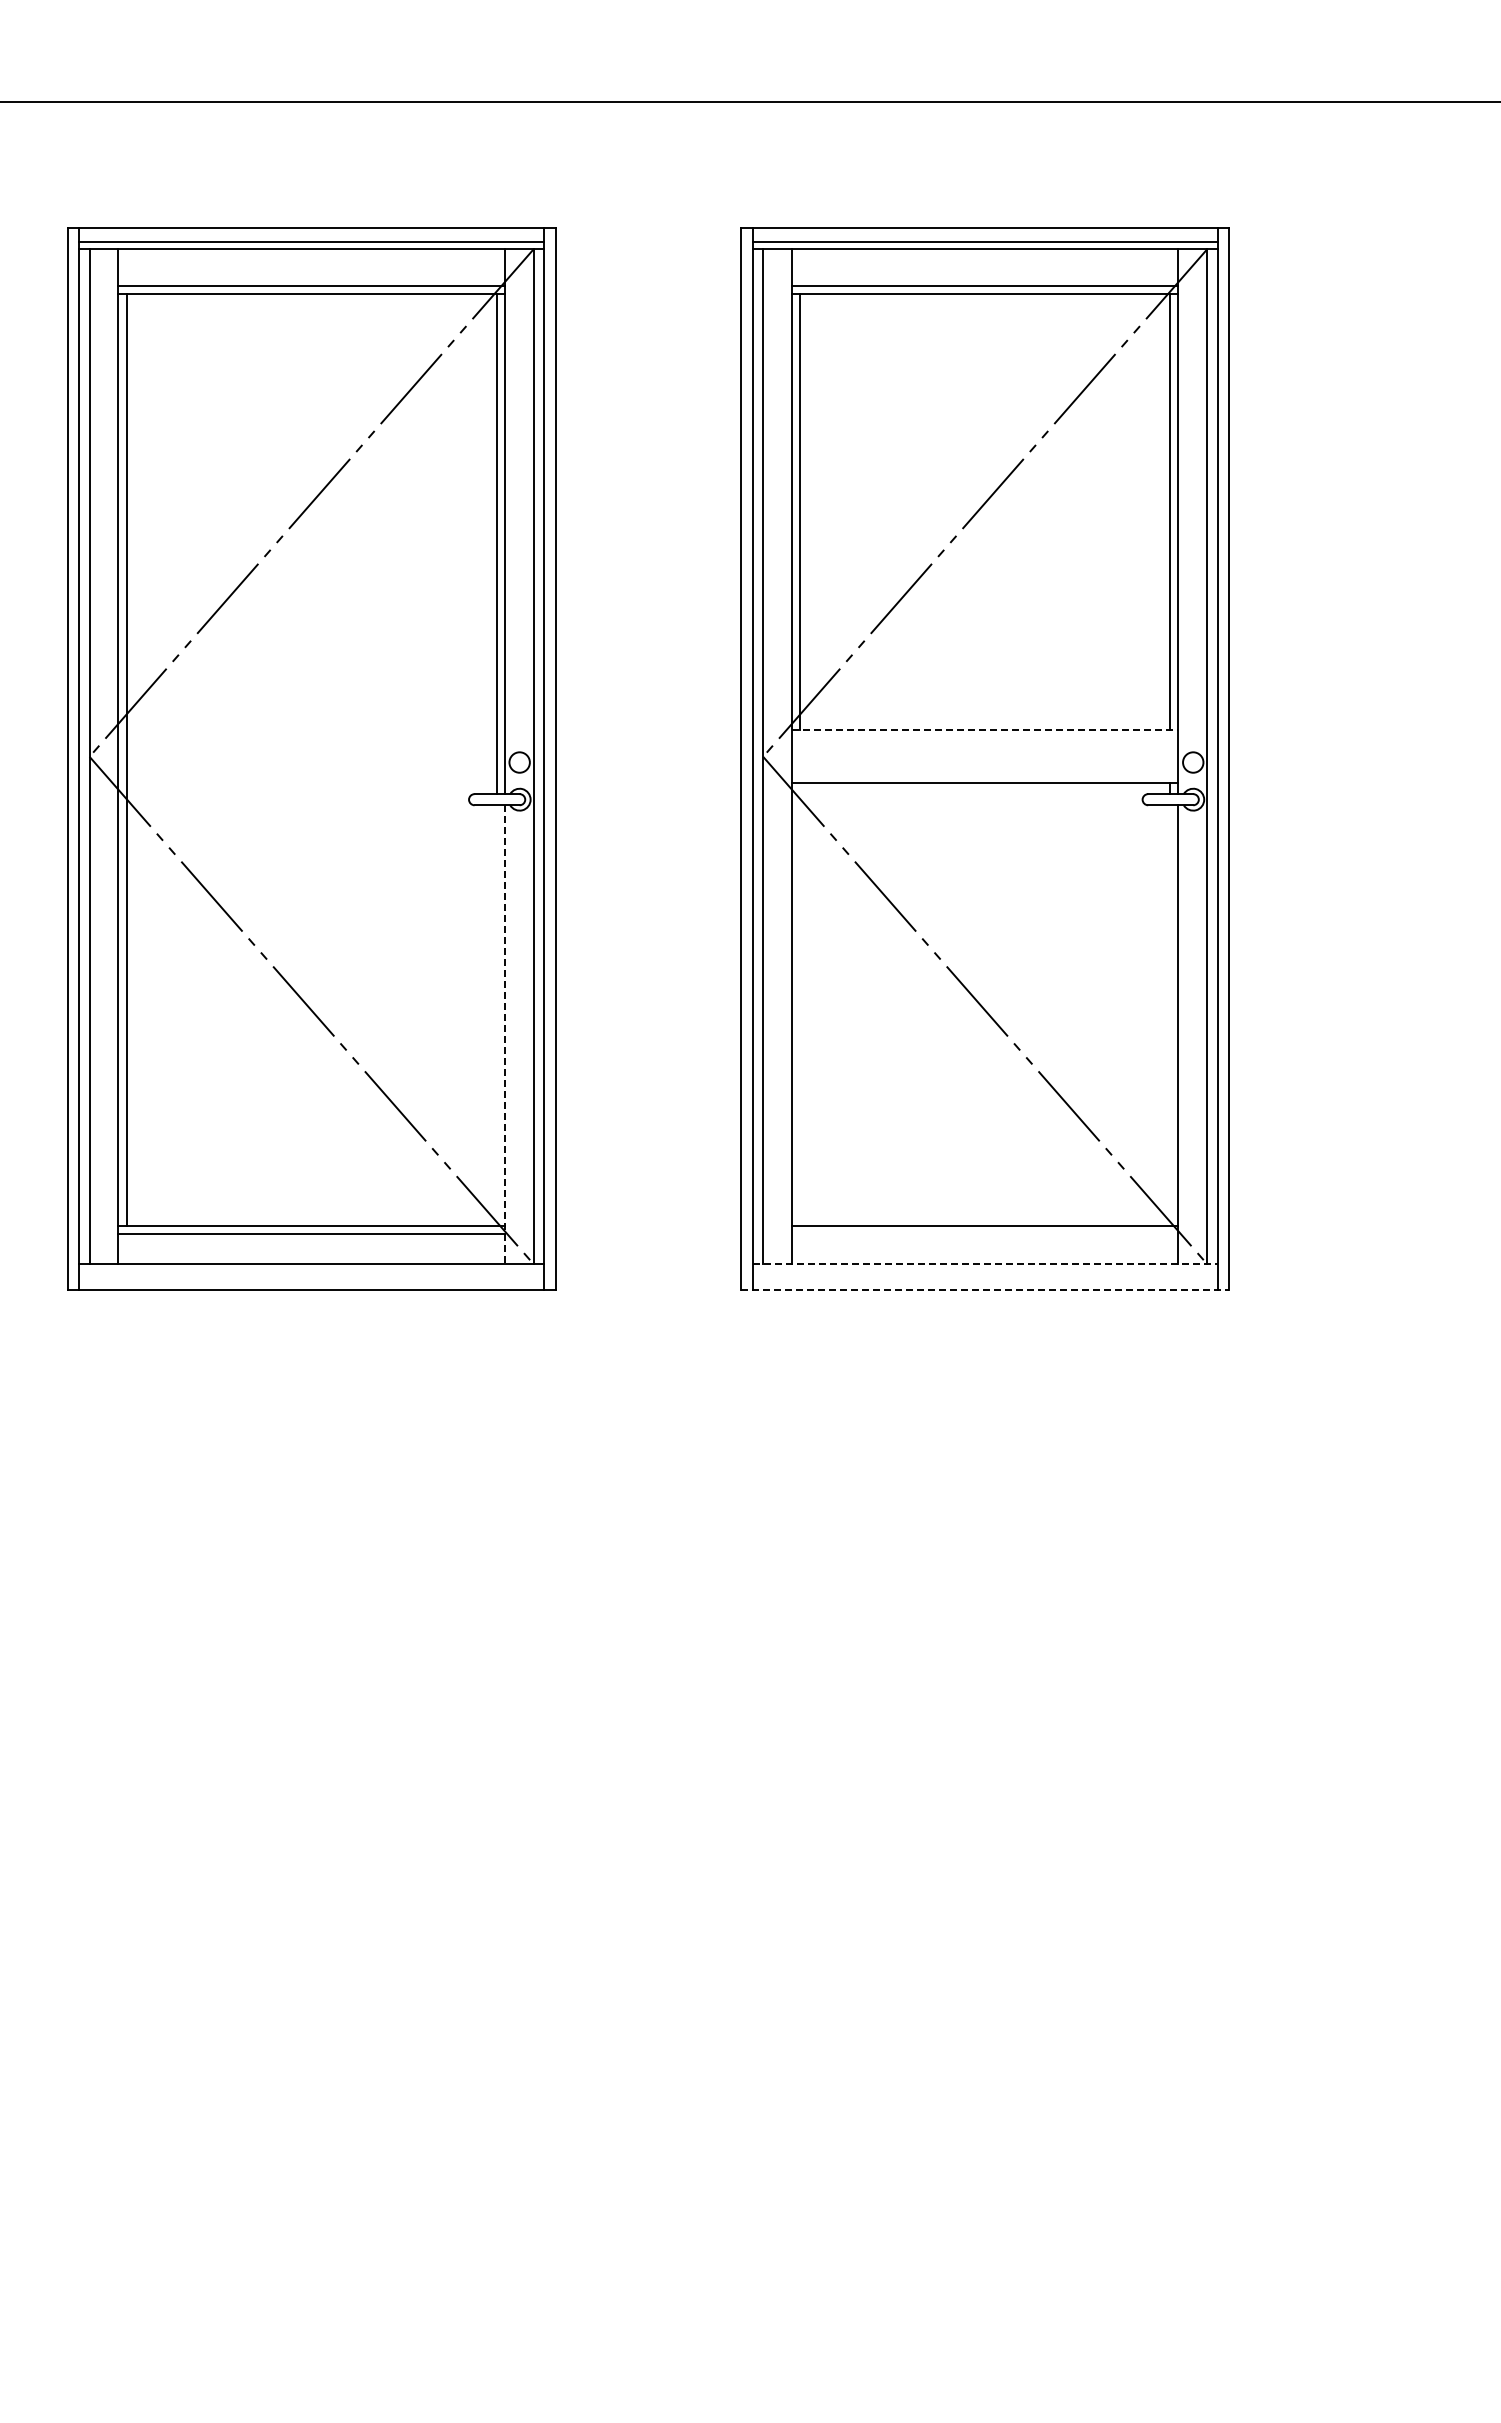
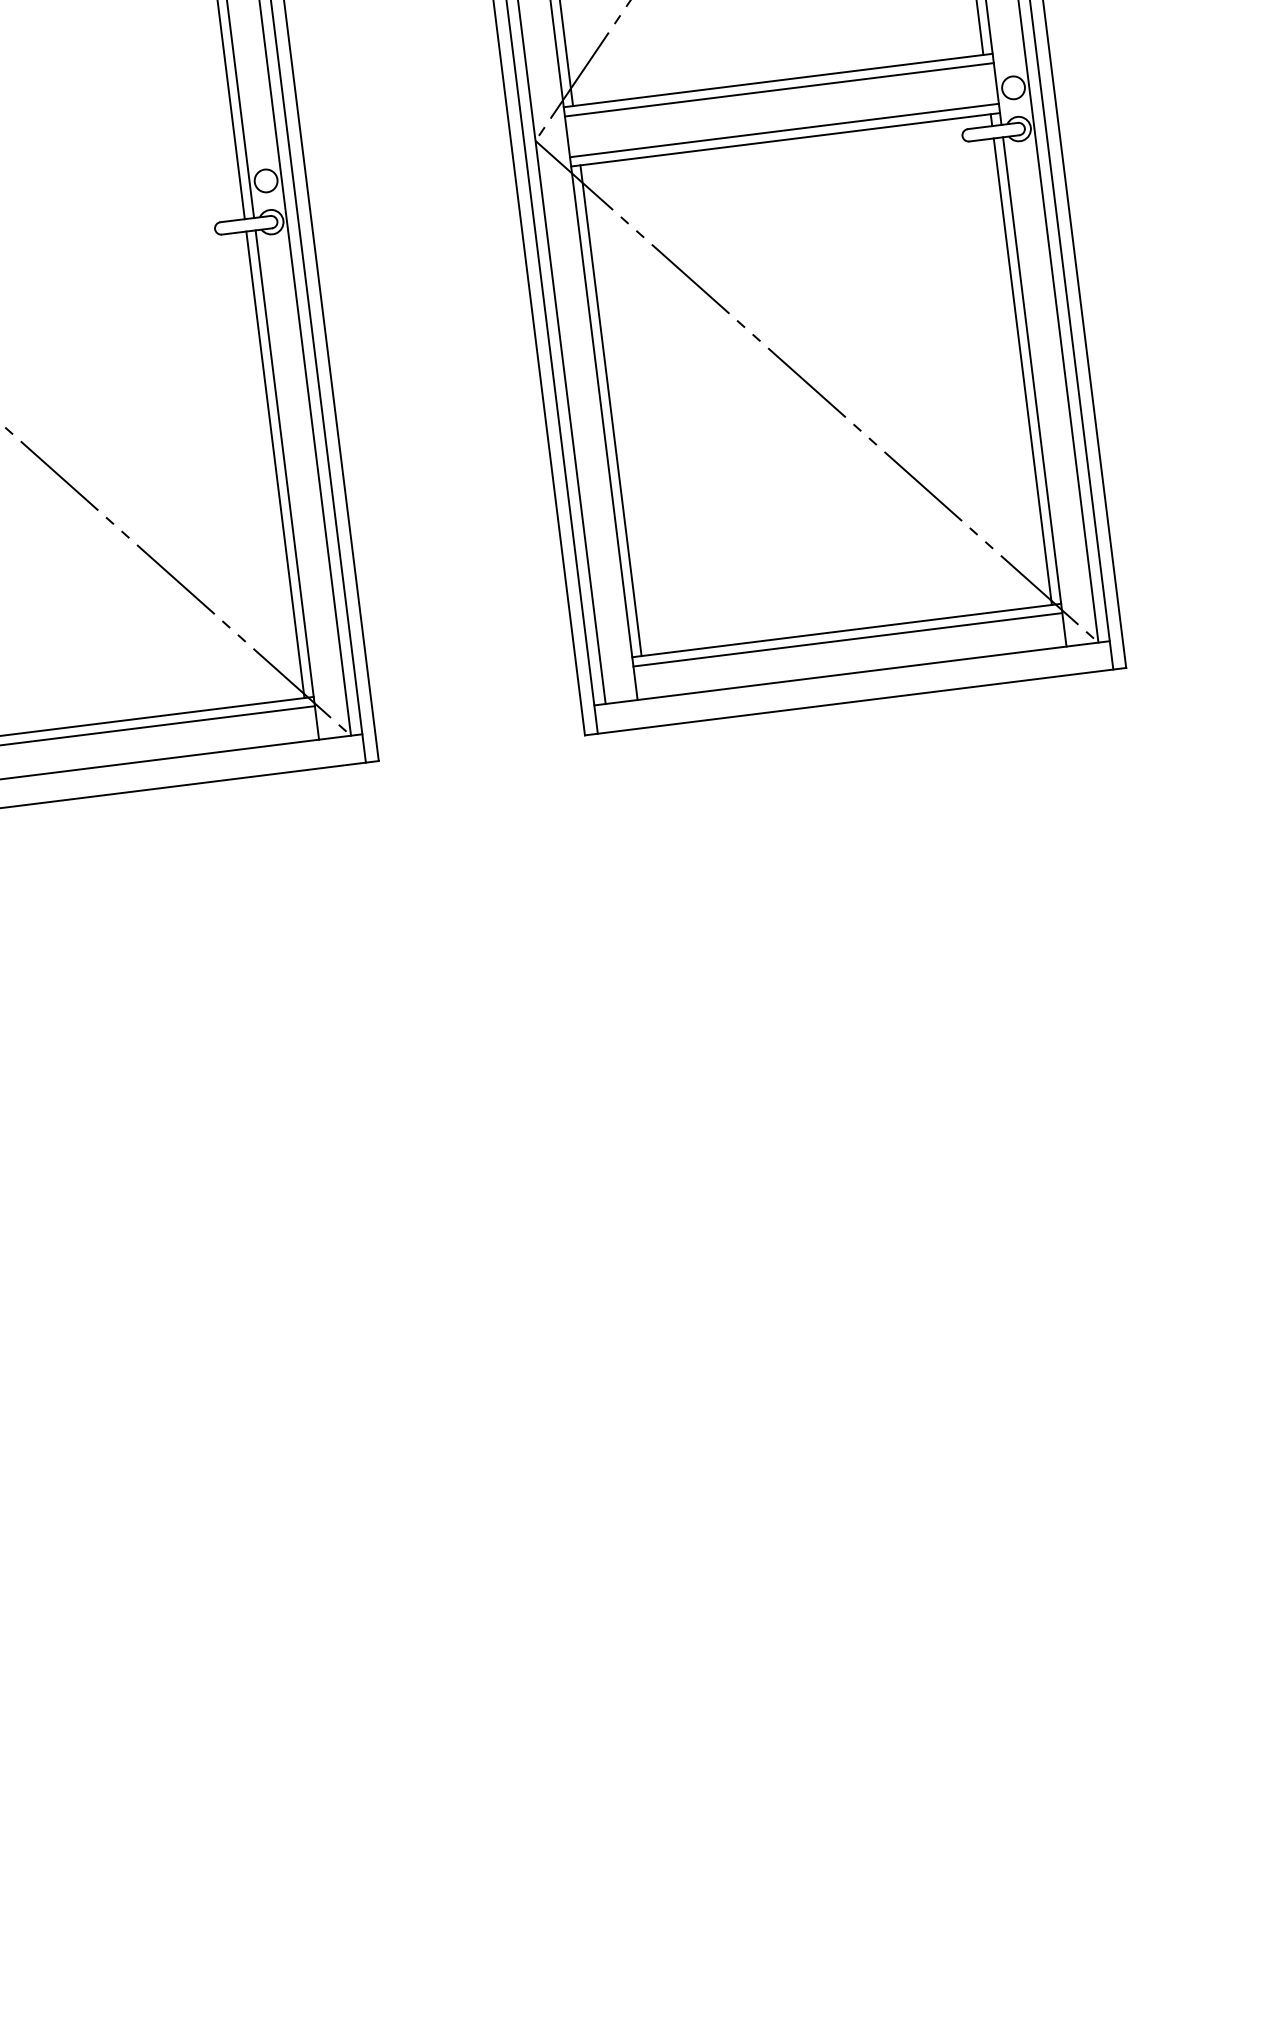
line: (985, 730) -> (778, 81), dashed -> solid
line: (984, 738) -> (778, 90), added
line: (984, 775) -> (783, 131), added
line: (800, 1004) -> (611, 410), added
line: (496, 1015) -> (275, 464), added
line: (1170, 1015) -> (1023, 371), added
line: (504, 1035) -> (287, 485), dashed -> solid
line: (984, 1234) -> (847, 640), added
line: (985, 1264) -> (852, 673), dashed -> solid
line: (985, 1289) -> (855, 701), dashed -> solid

